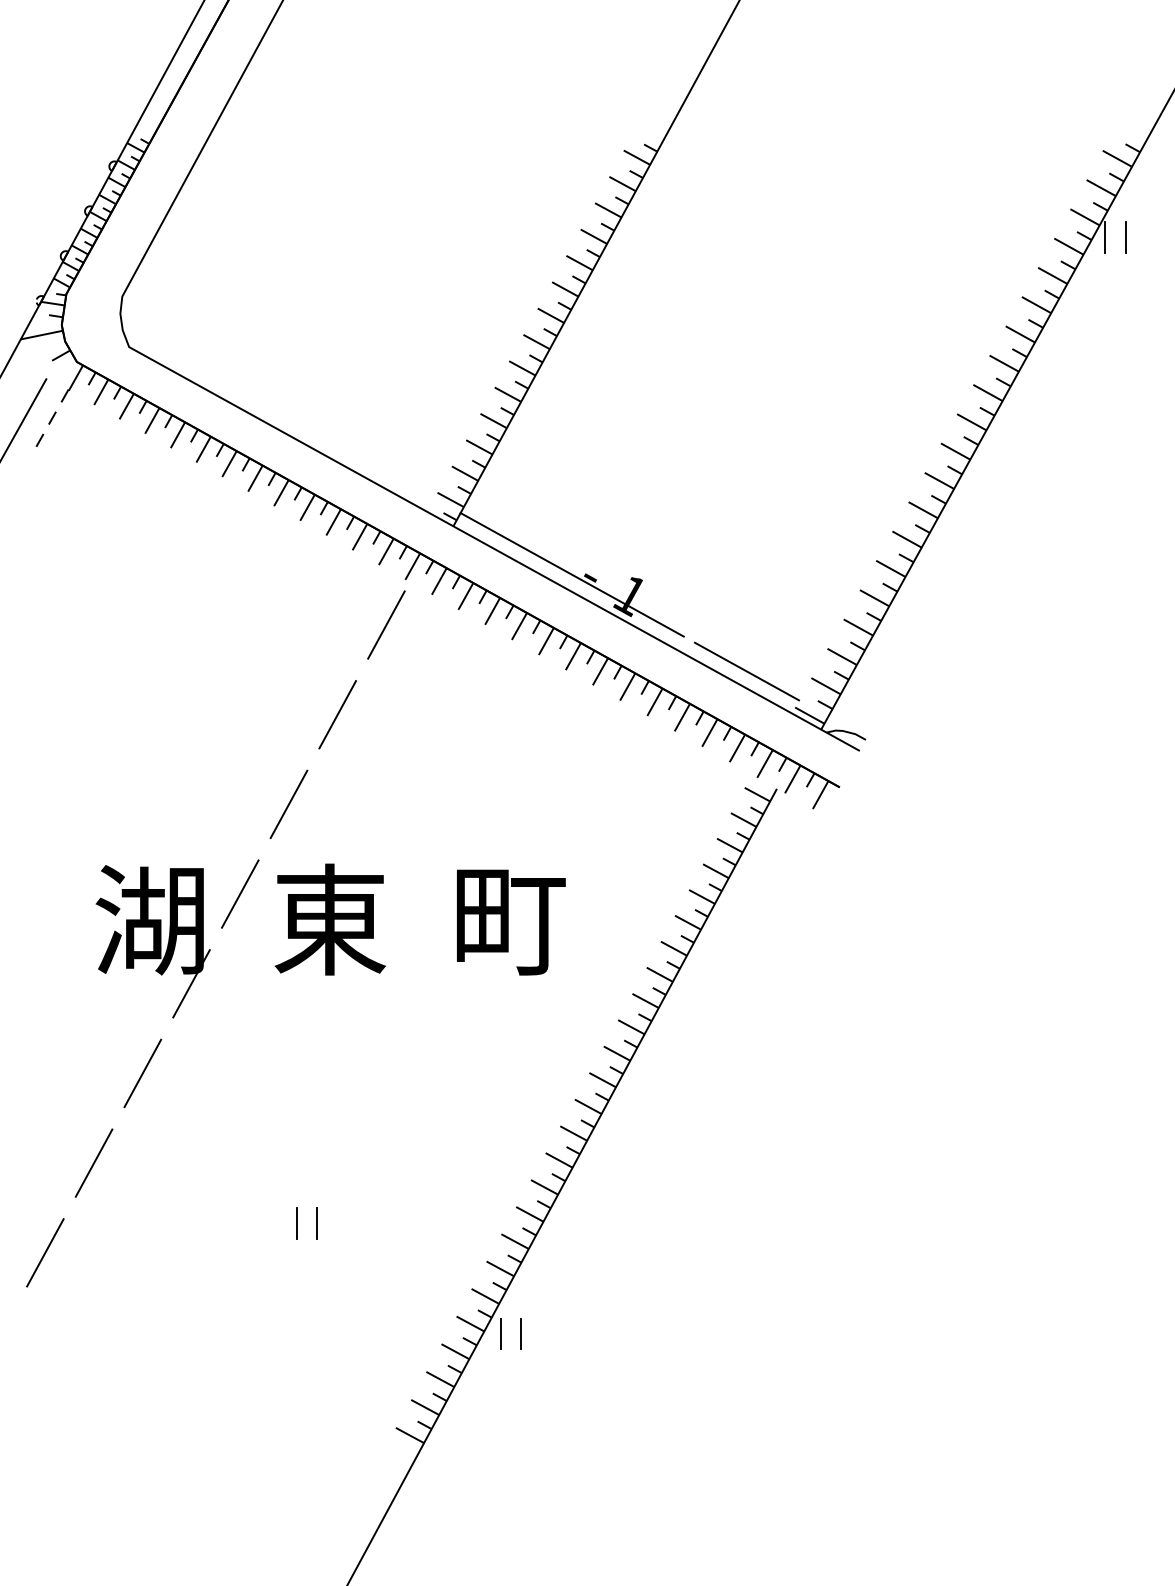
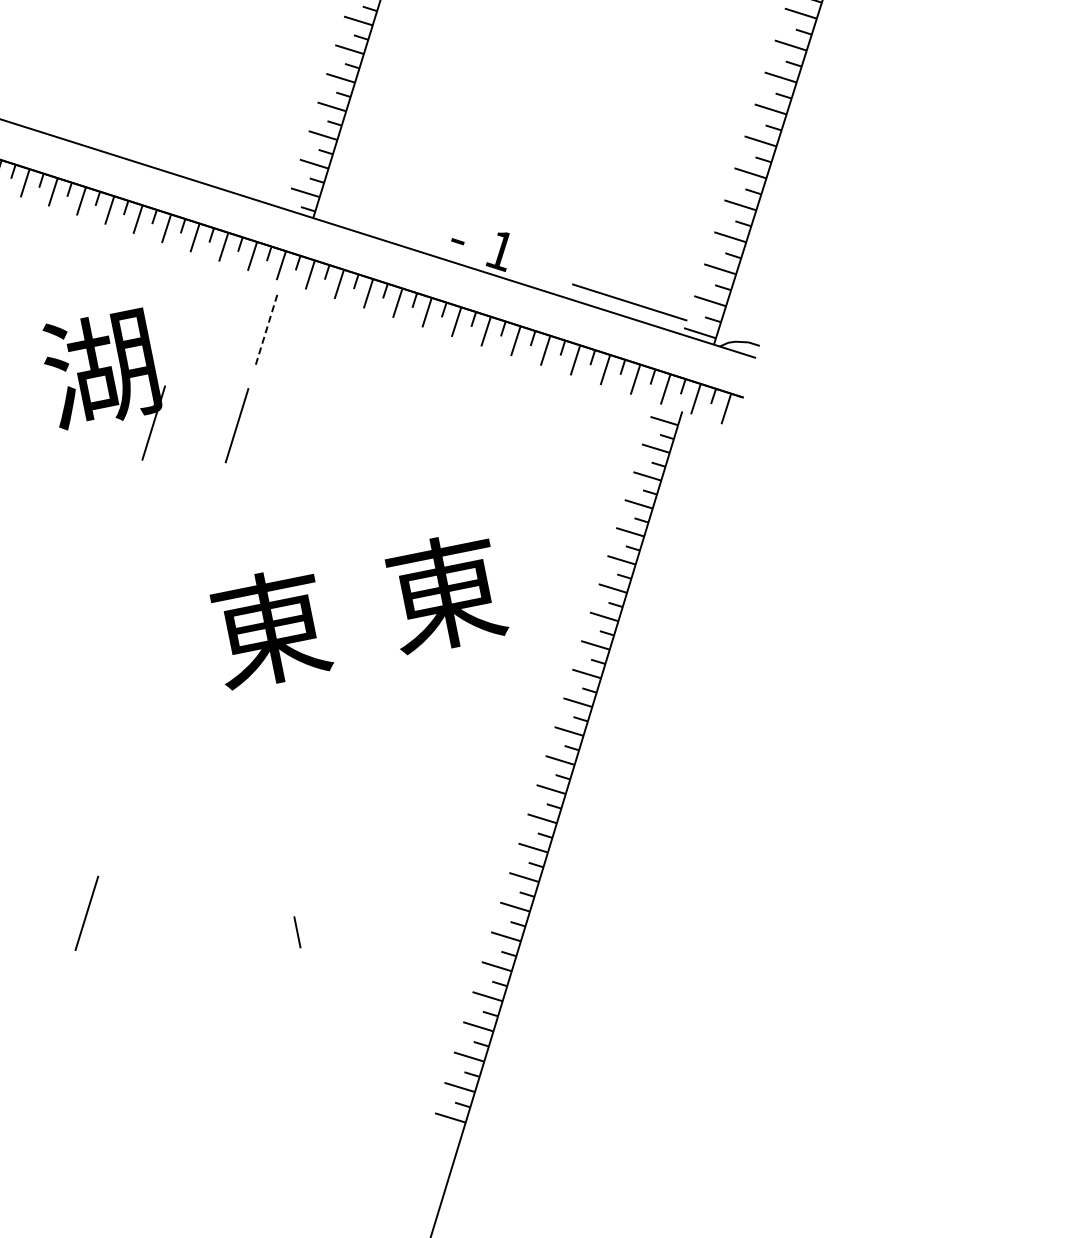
line: (571, 574) -> (438, 241), removed
line: (386, 624) -> (267, 327), solid -> dashed
line: (288, 804) -> (206, 523), removed
line: (240, 893) -> (177, 620), removed
text: (509, 919) -> (445, 592), 町 -> 東
part: (152, 941) -> (107, 389), moved
line: (142, 1073) -> (116, 815), removed
line: (317, 1223) -> (317, 928), removed
line: (45, 1252) -> (56, 1010), removed
line: (500, 1333) -> (518, 1000), removed
line: (521, 1333) -> (539, 995), removed

